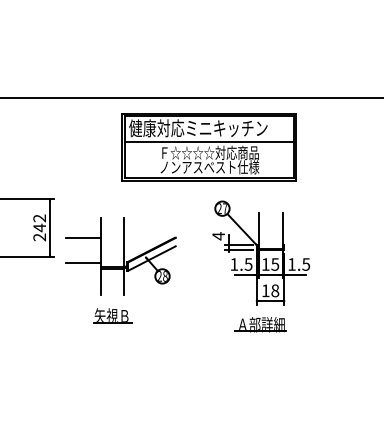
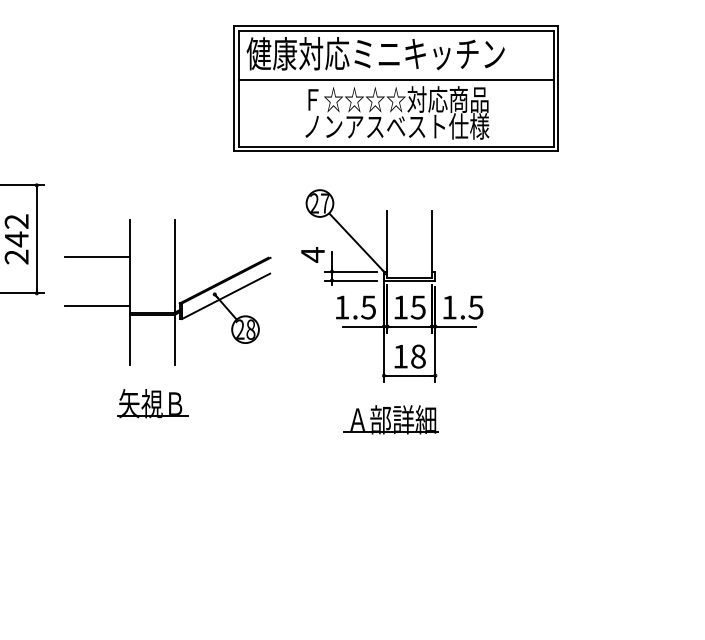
part: (208, 147) -> (394, 89), moved
part: (261, 266) -> (392, 311), moved

